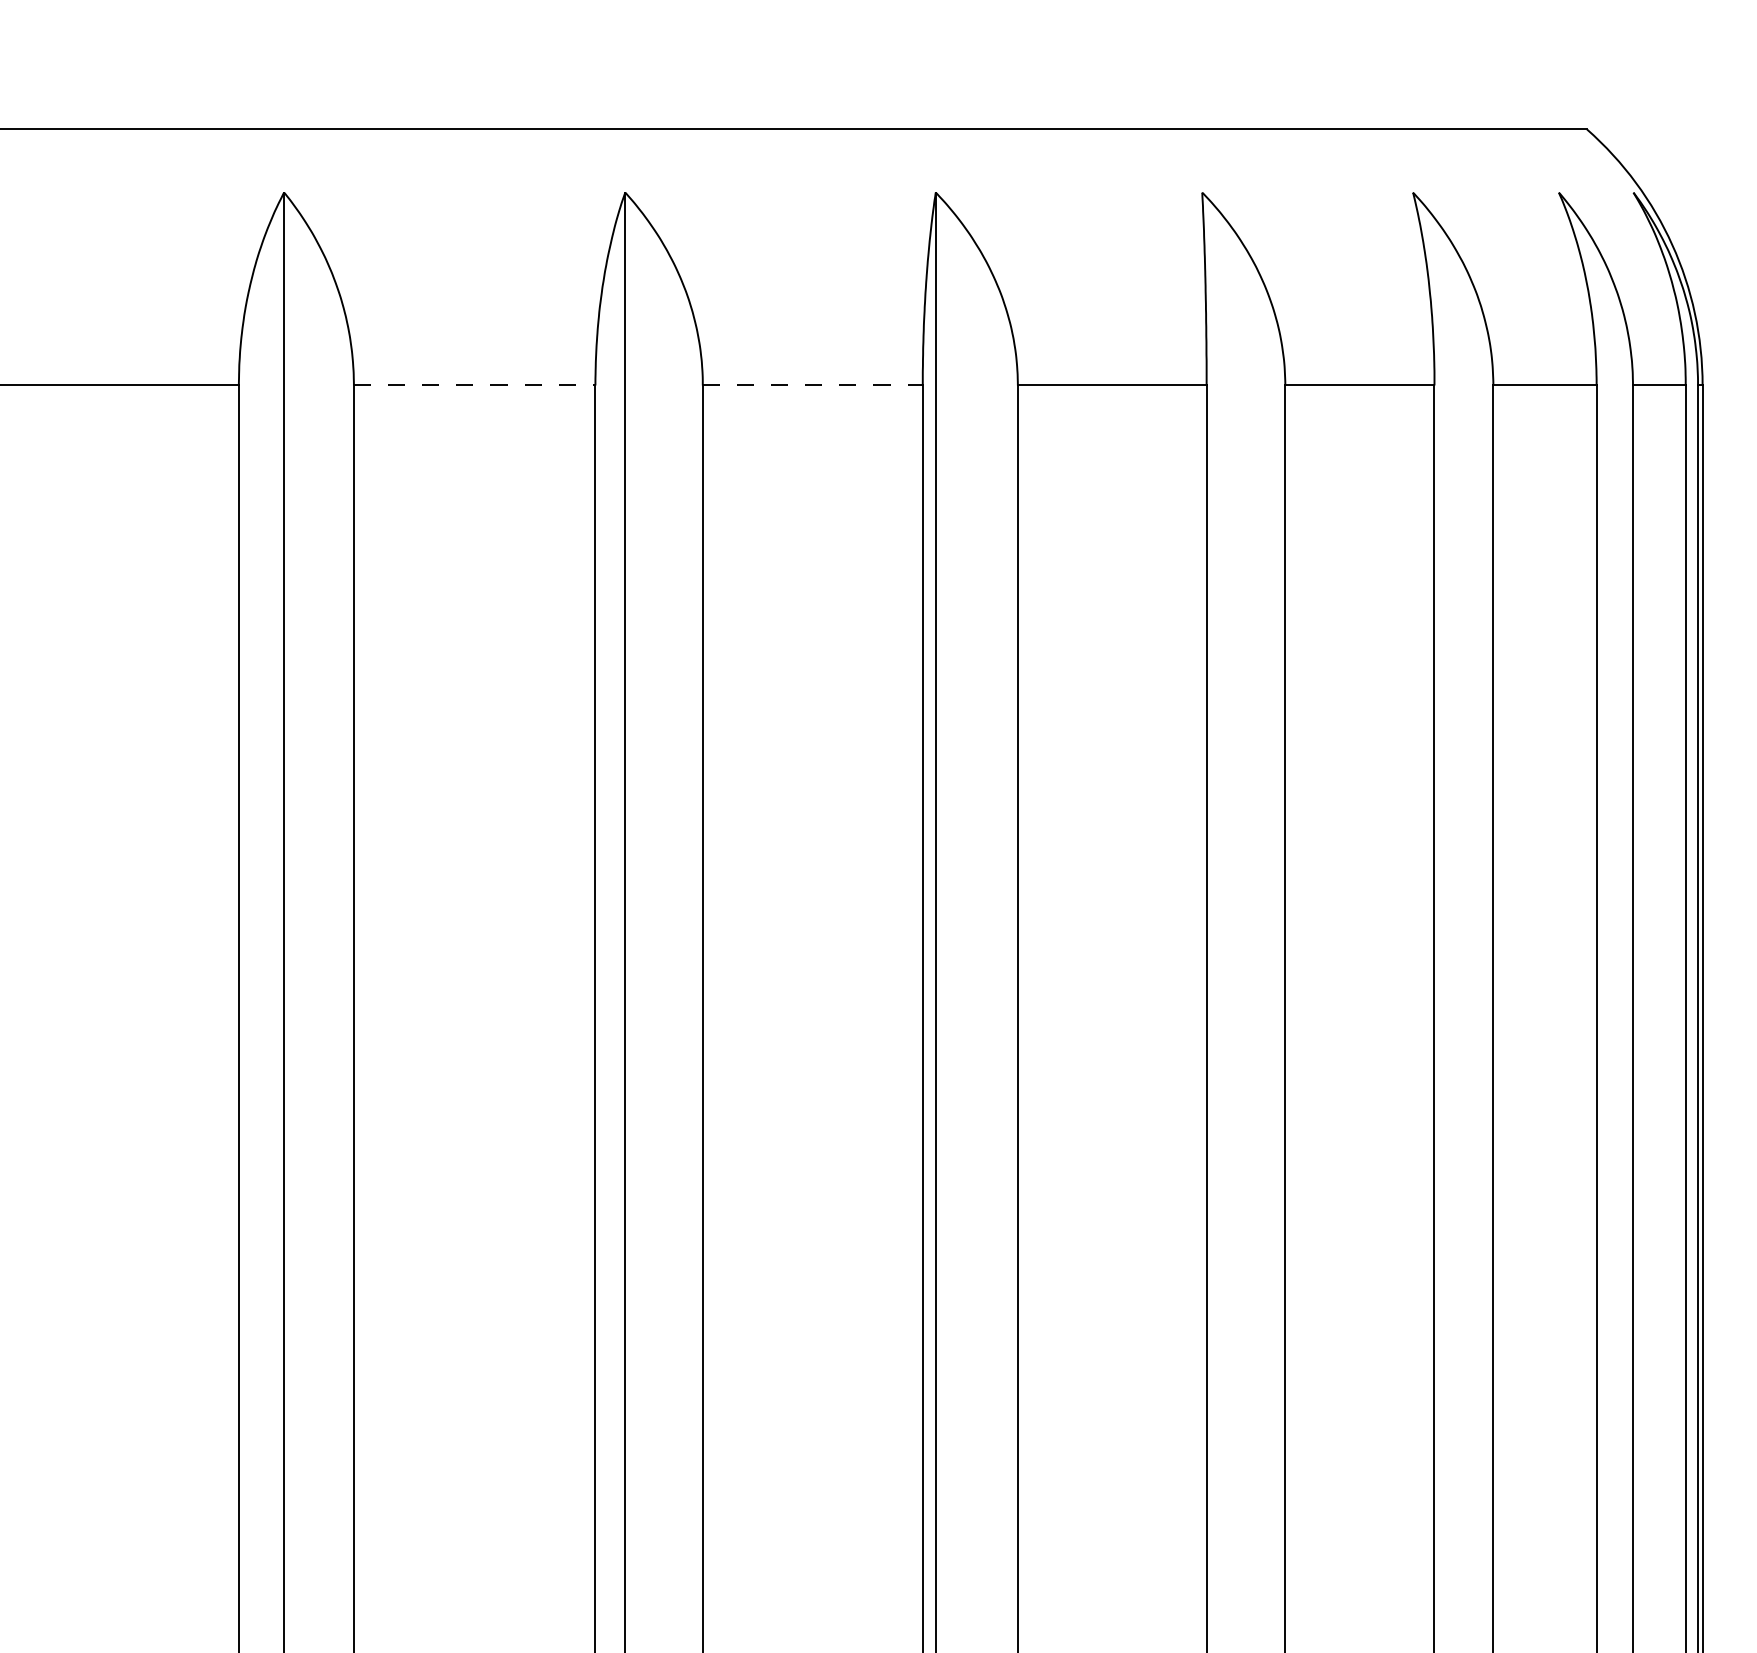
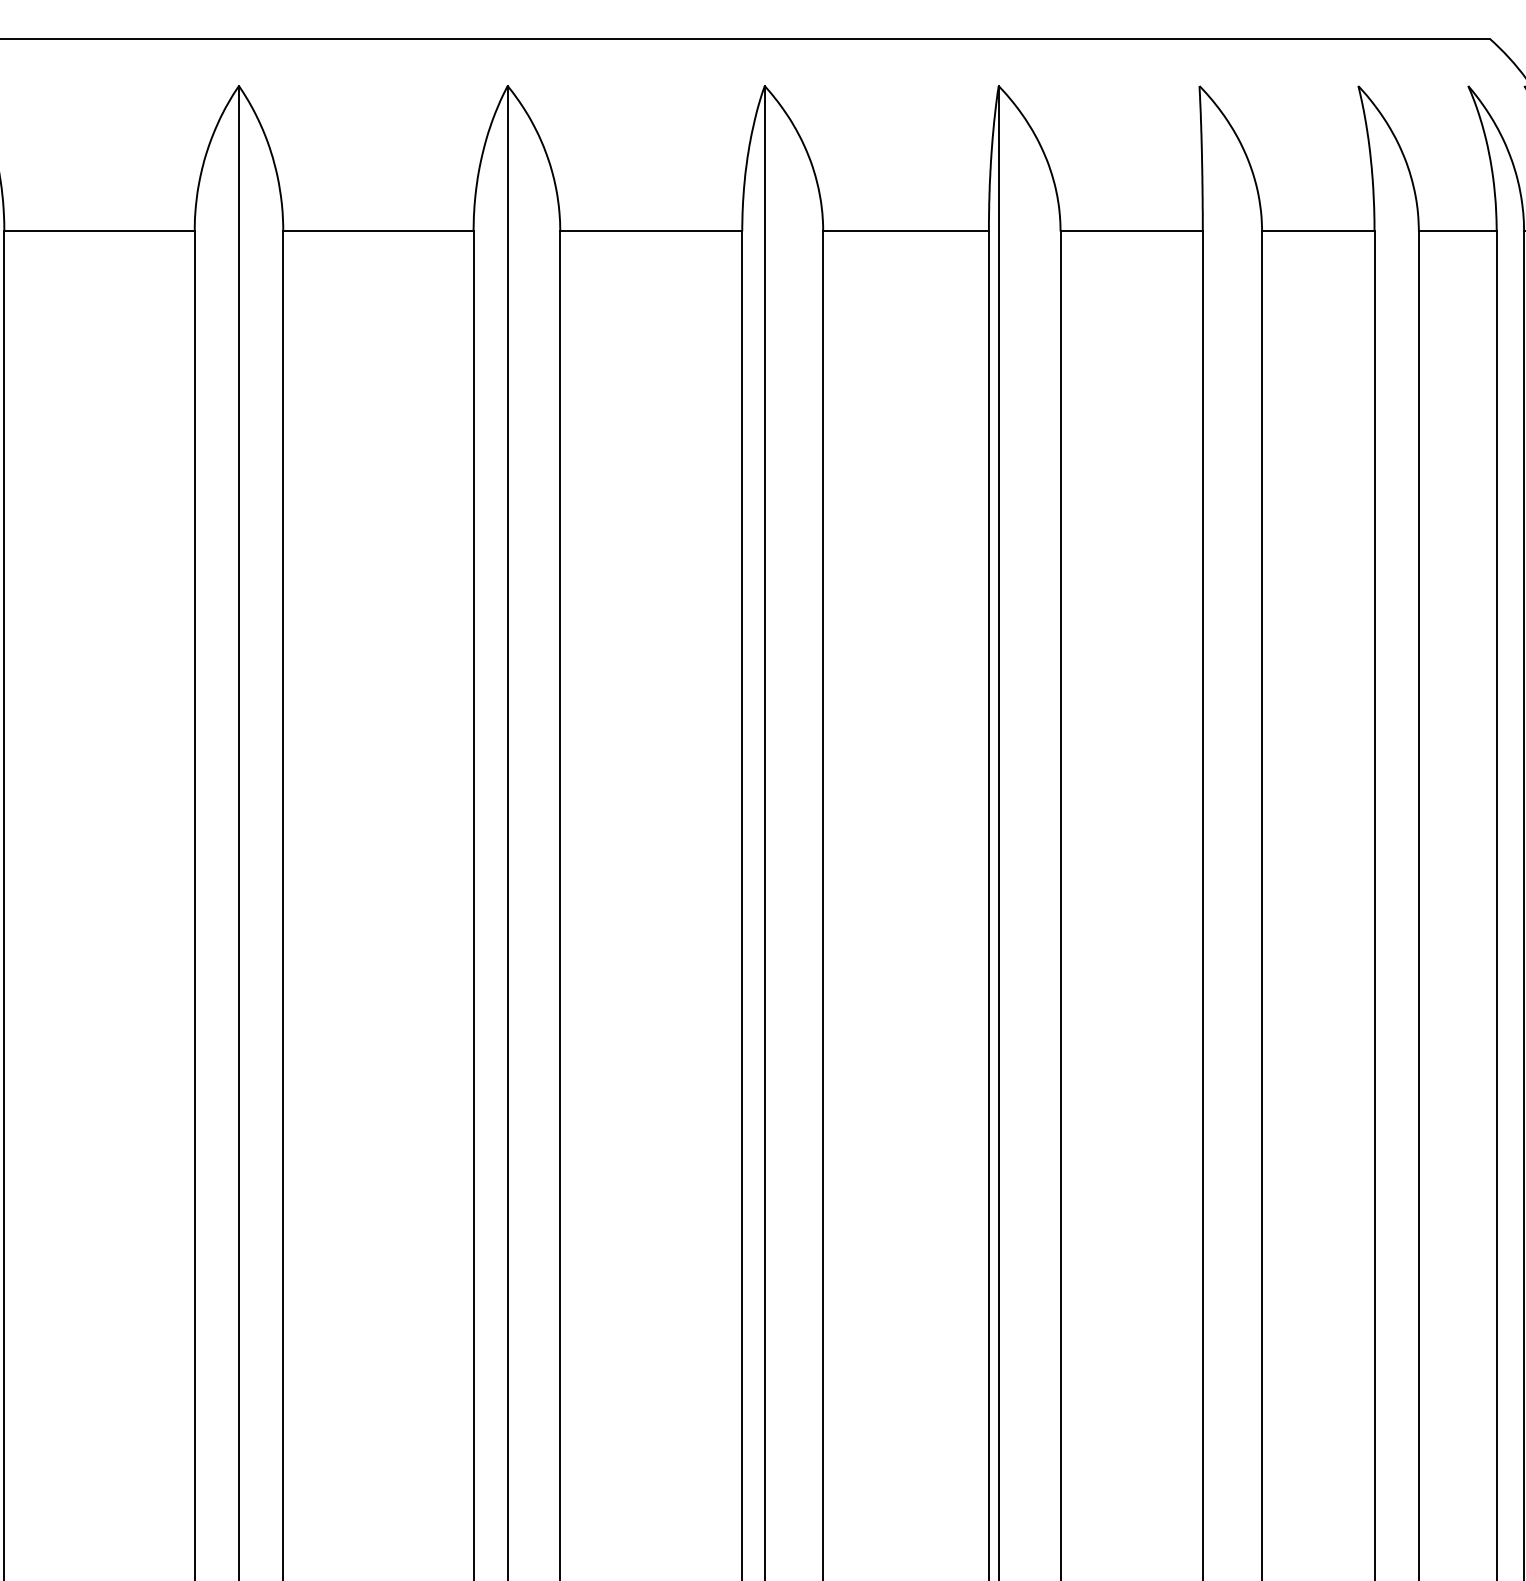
line: (474, 385) -> (651, 231), dashed -> solid
line: (813, 385) -> (906, 231), dashed -> solid

